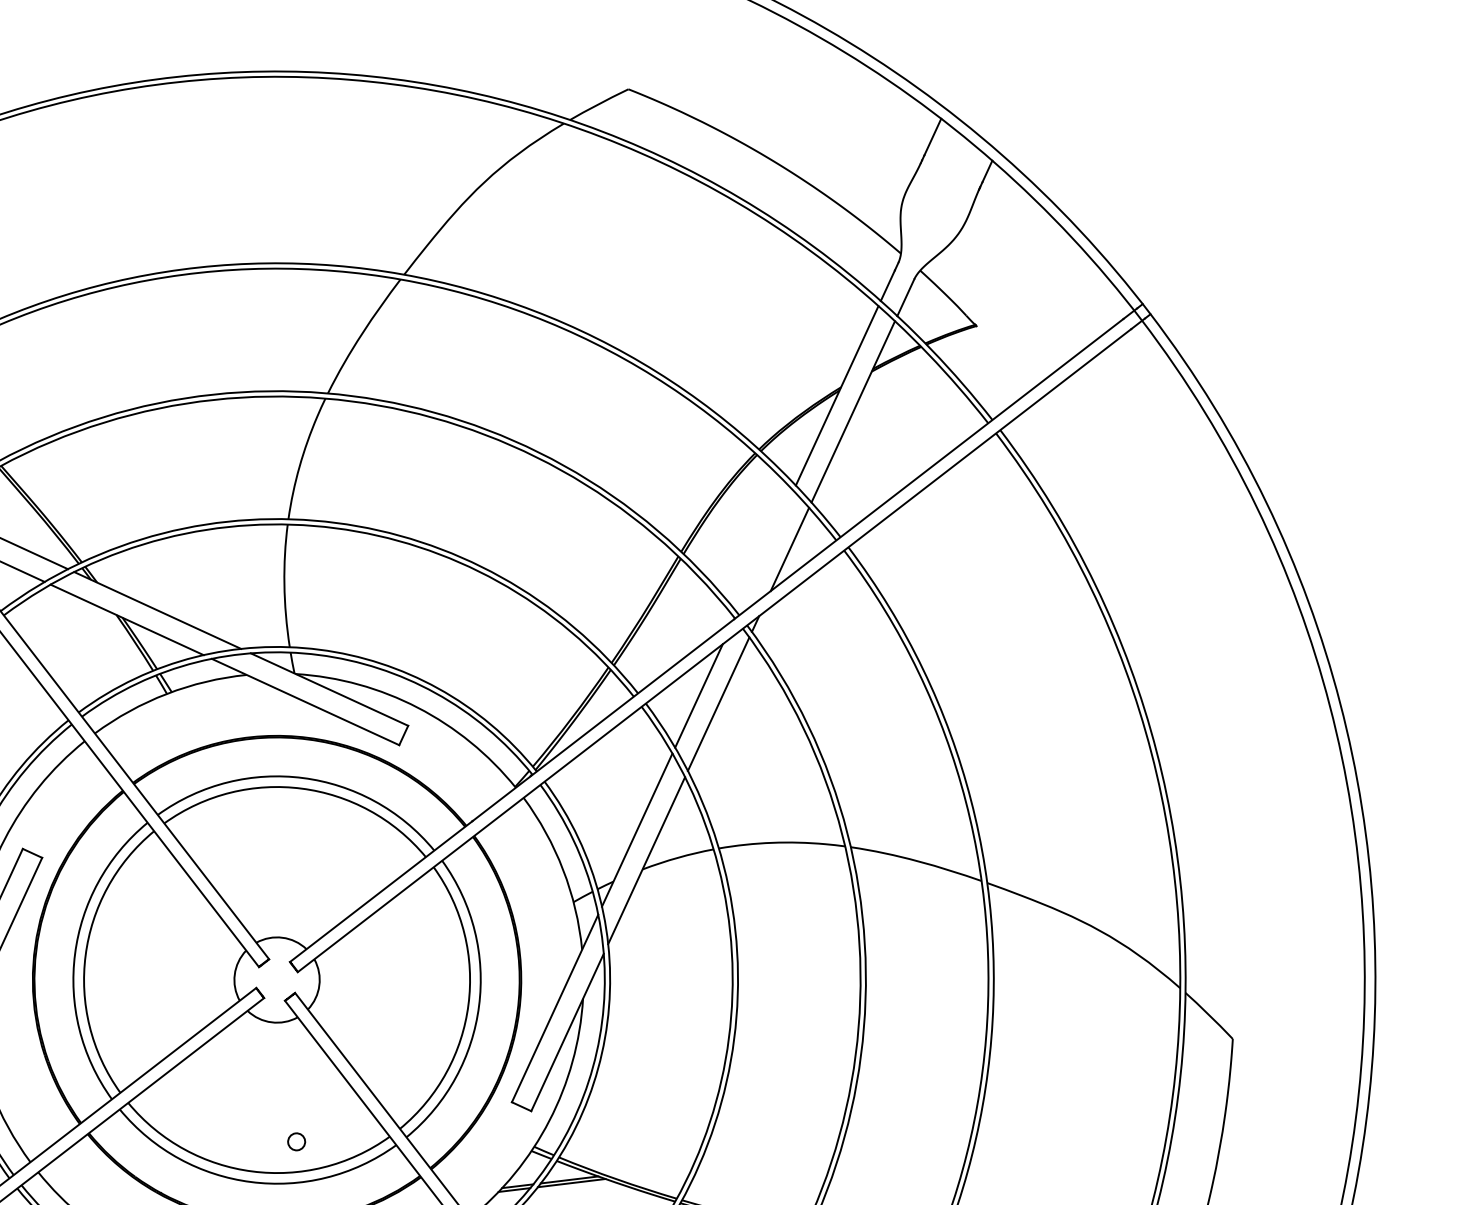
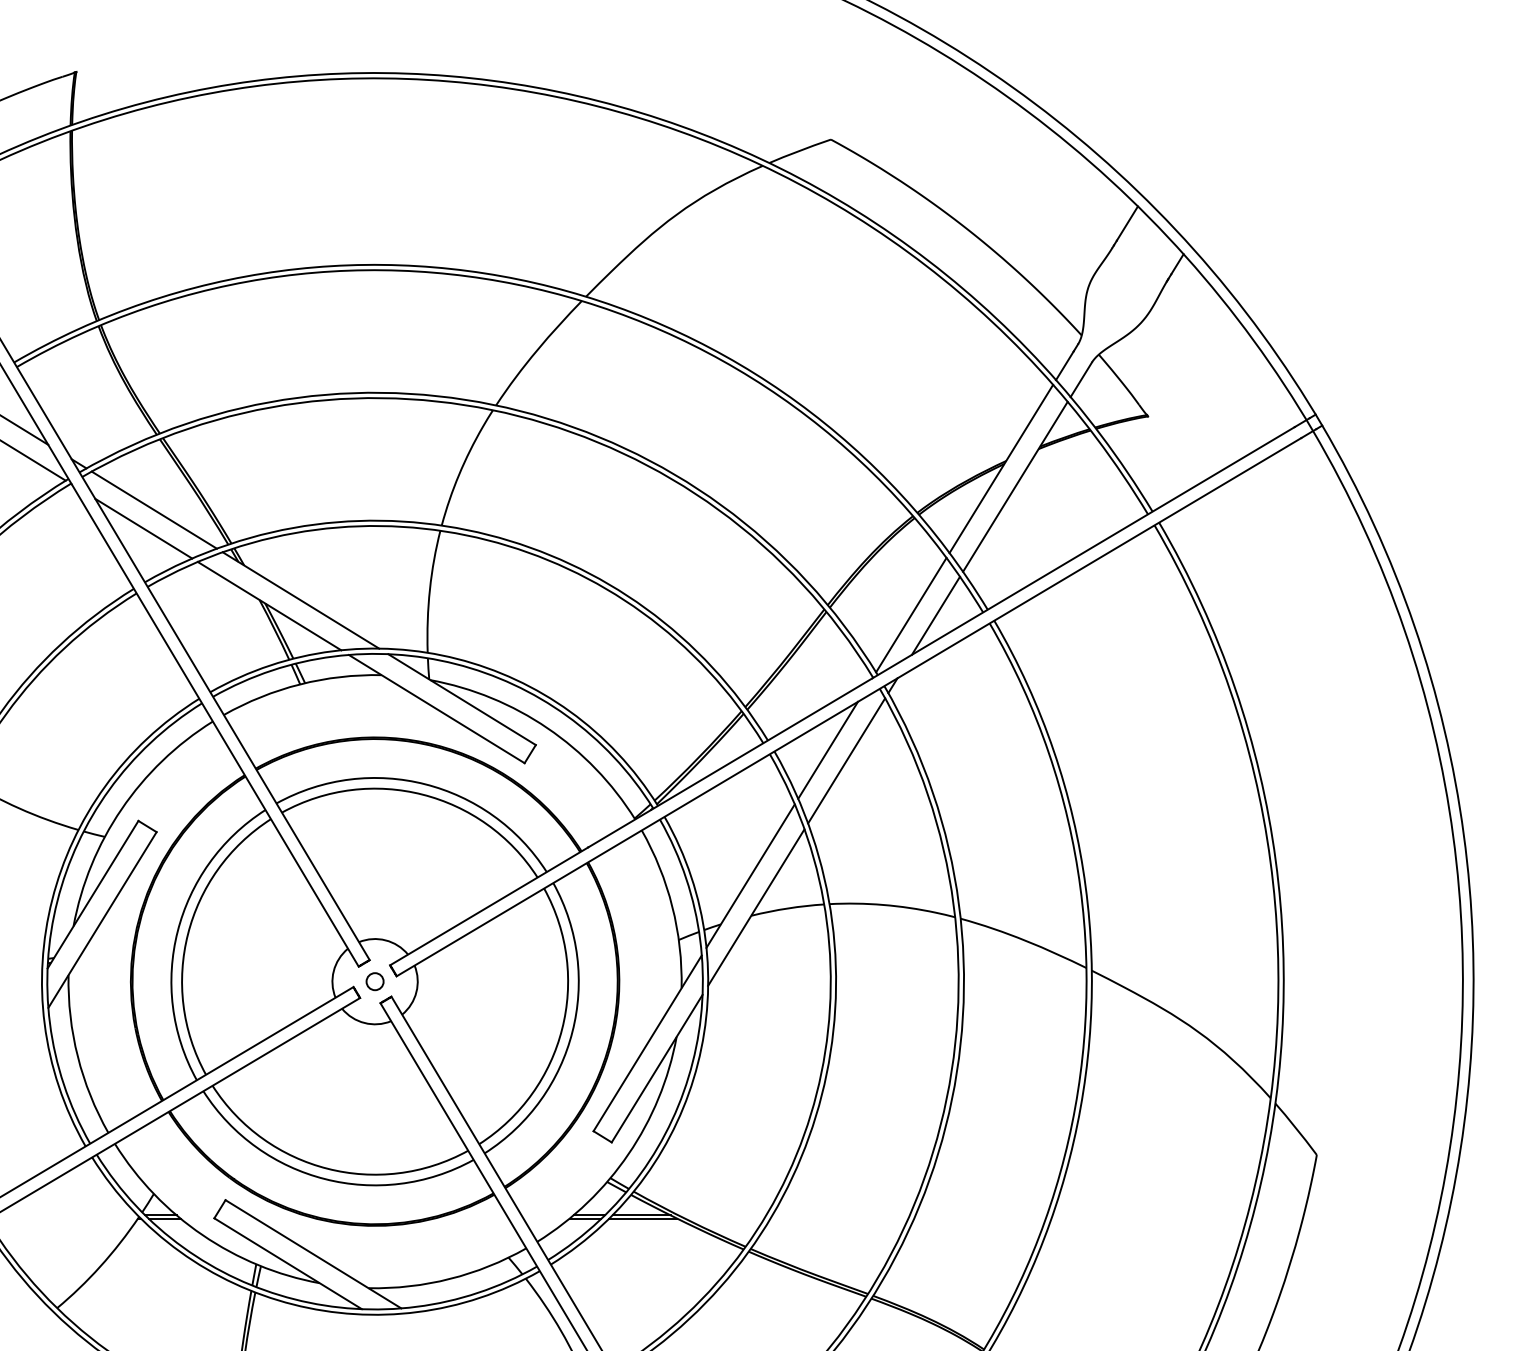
line: (765, 551) -> (911, 614), added
circle: (296, 1141) -> (374, 981), moved

